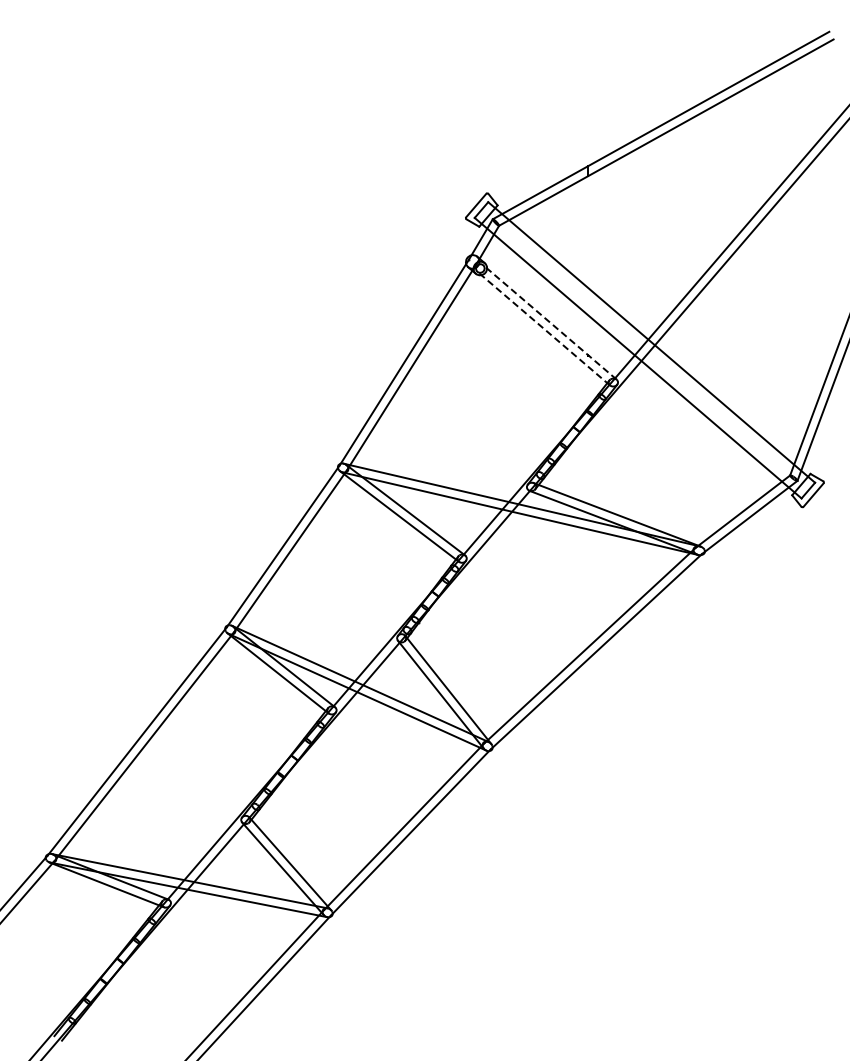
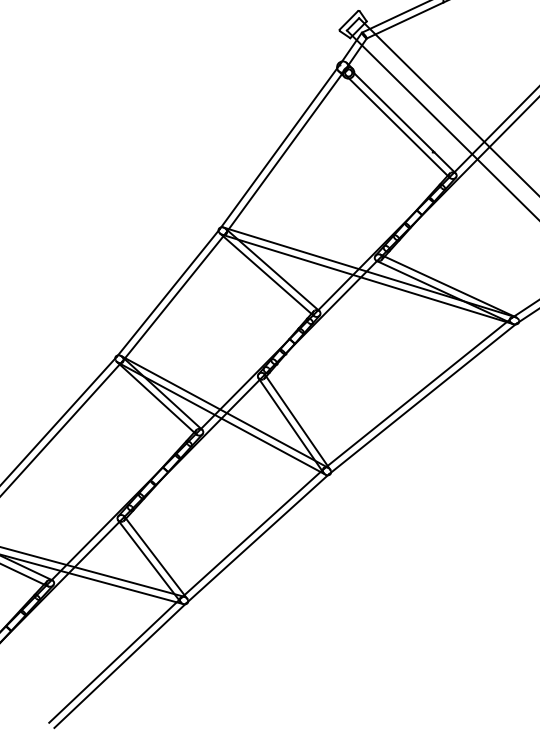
line: (549, 322) -> (403, 121), dashed -> solid
line: (543, 328) -> (397, 126), dashed -> solid

